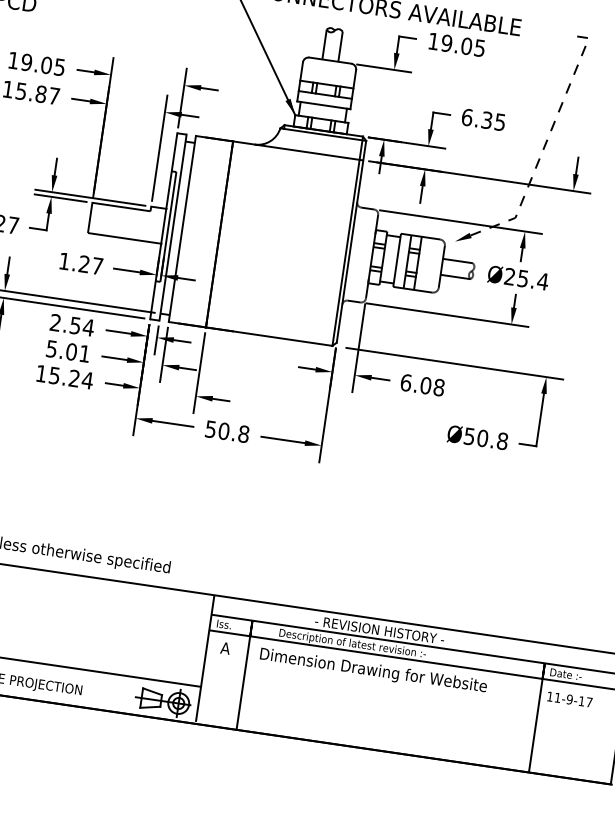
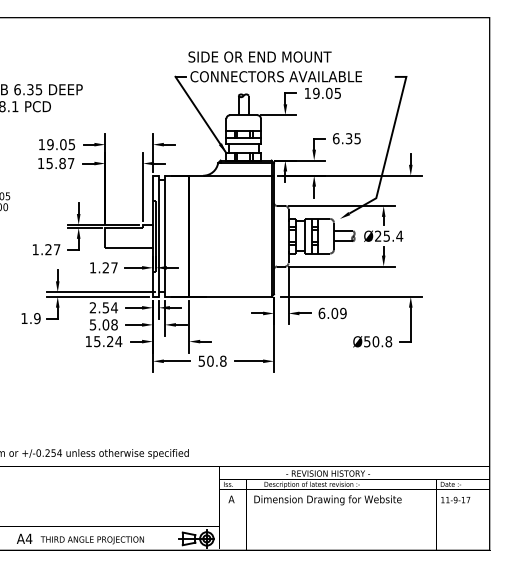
line: (547, 141) -> (389, 146), dashed -> solid
text: (84, 353) -> (114, 324), 5.01 -> 5.08
text: (439, 387) -> (343, 313), 6.08 -> 6.09

